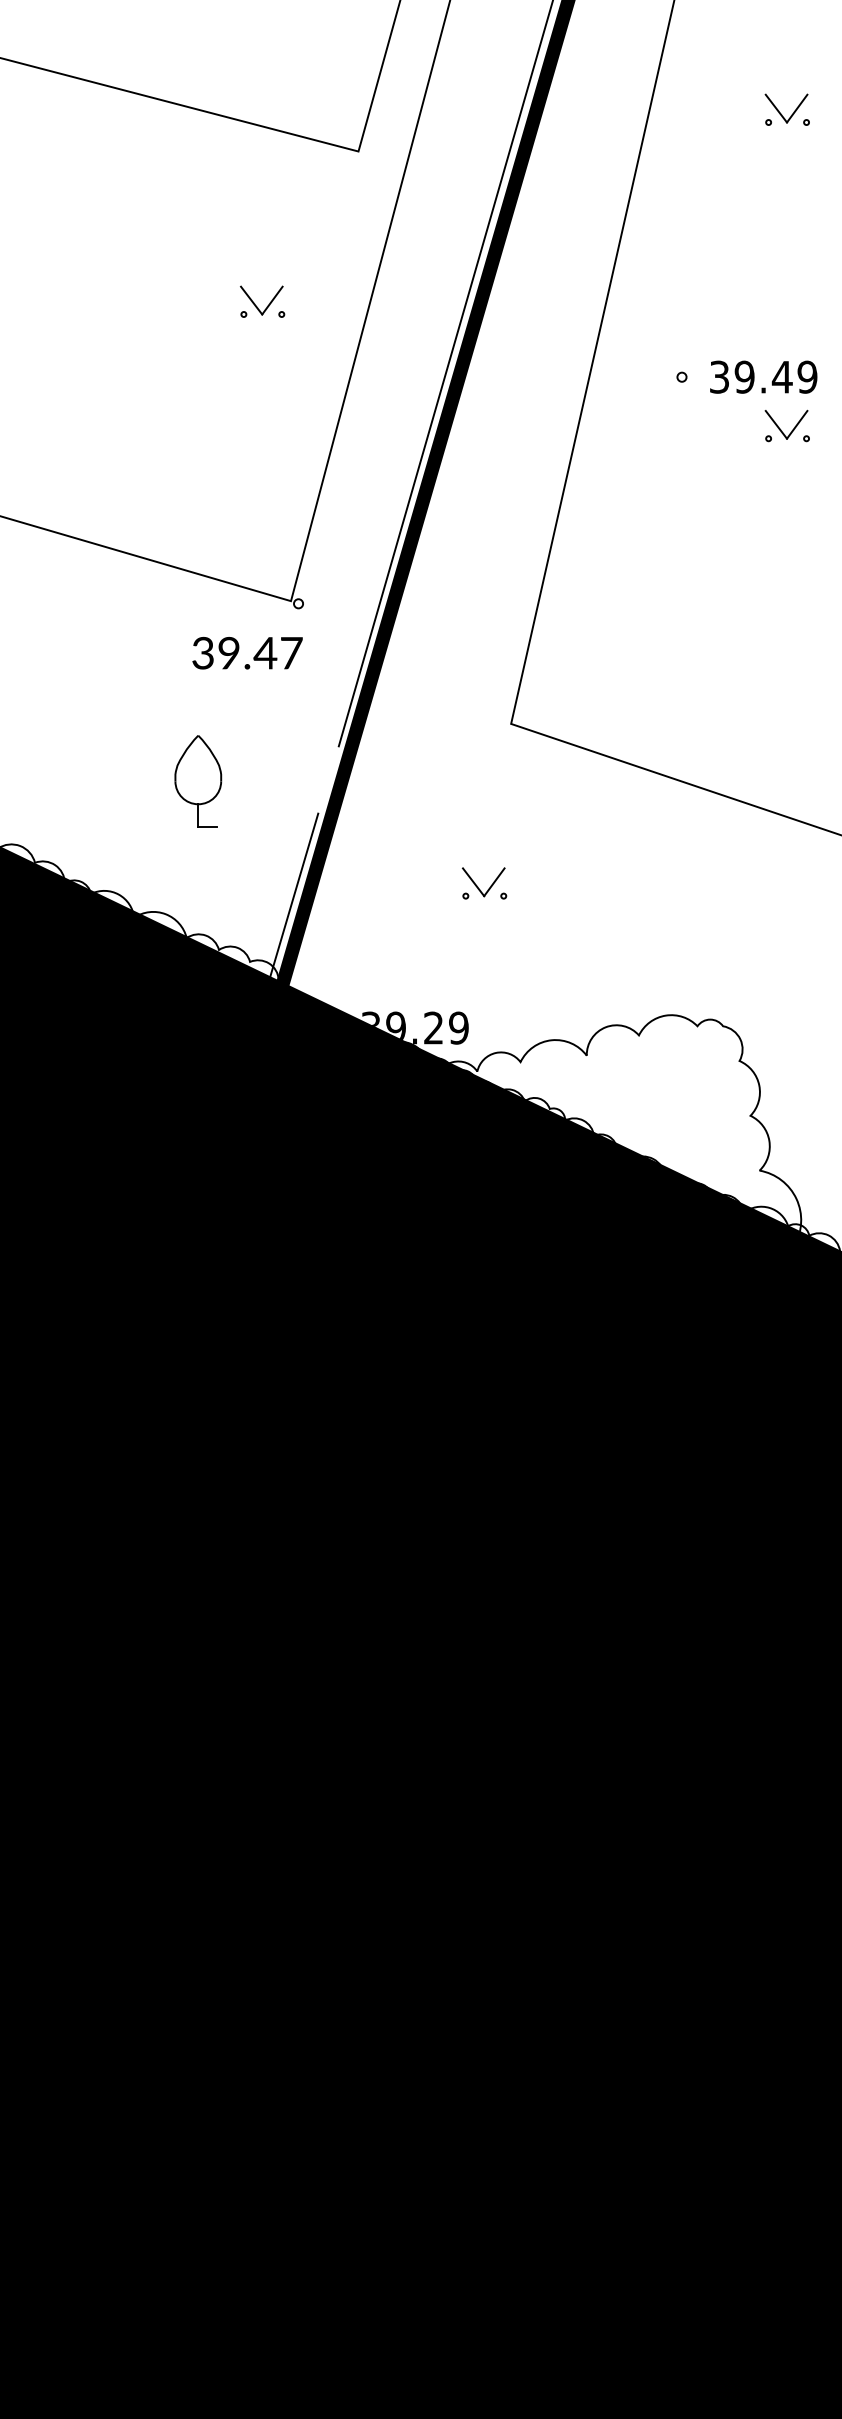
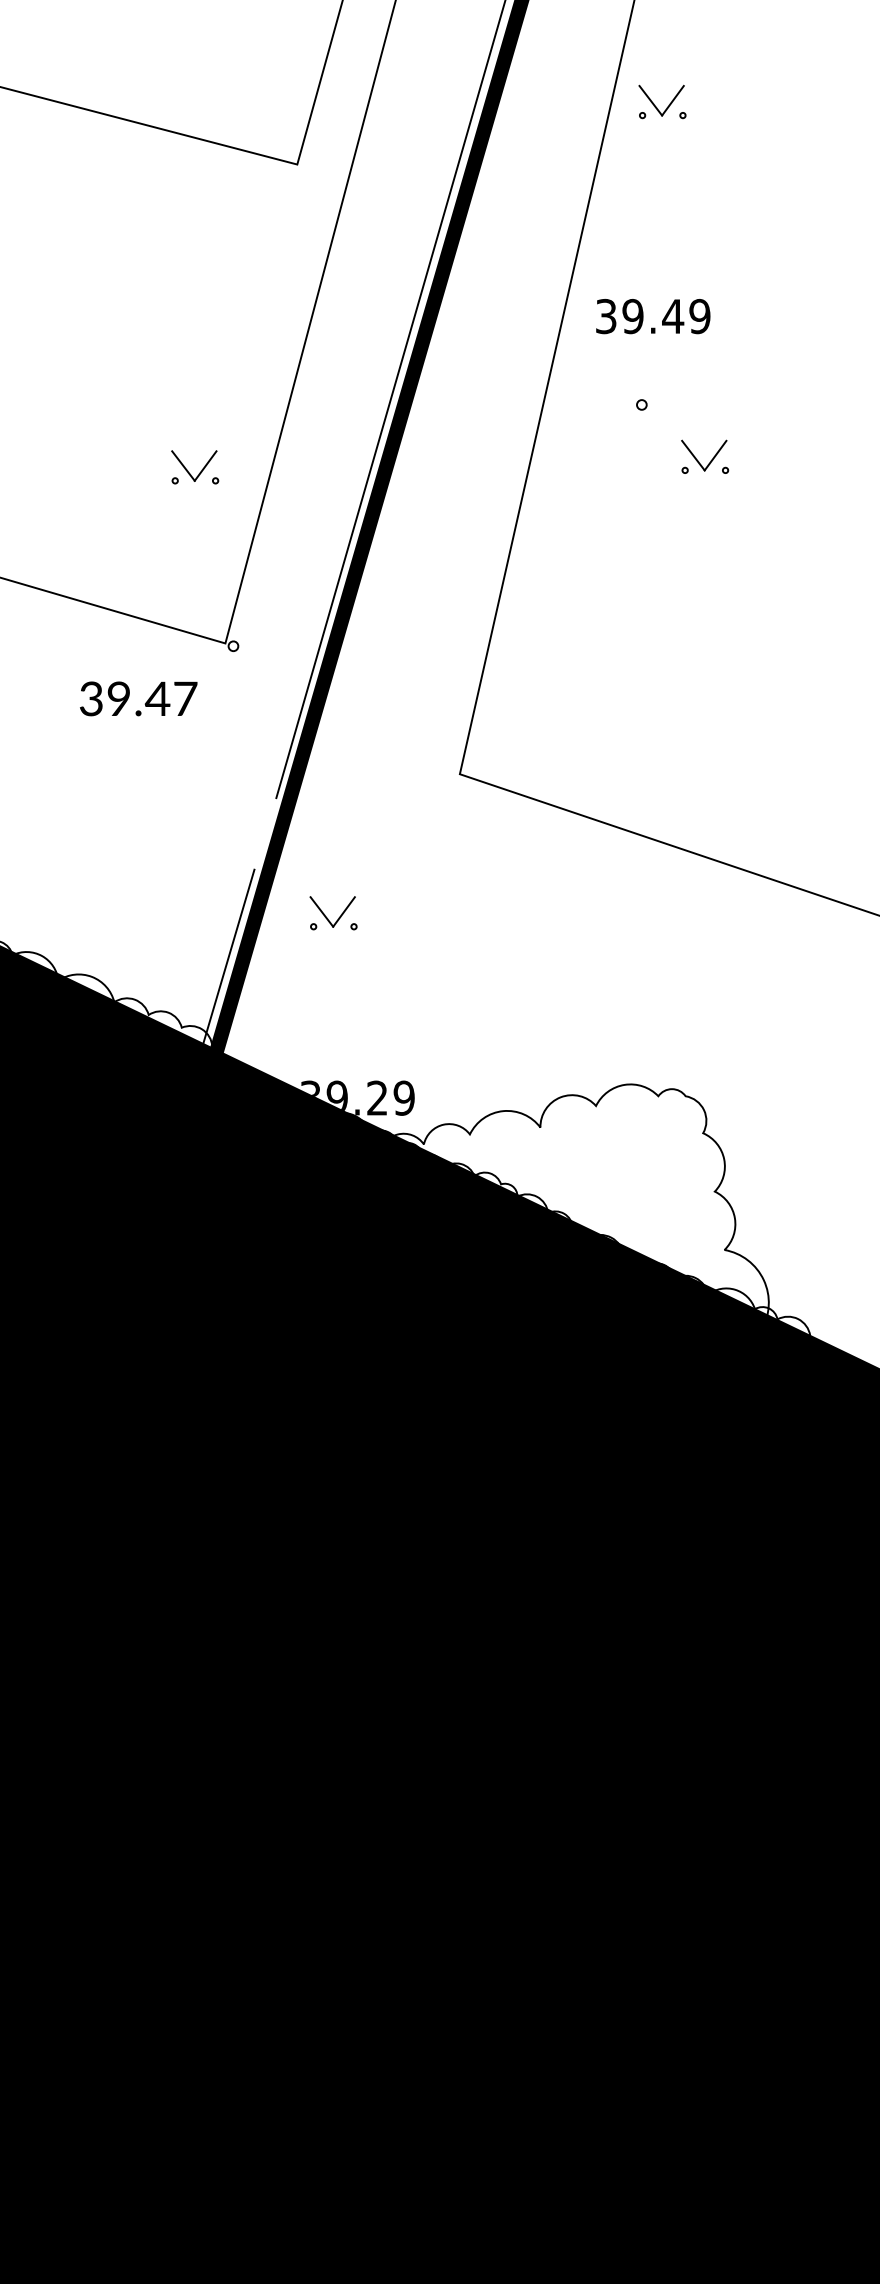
part: (781, 113) -> (656, 105), moved
part: (267, 305) -> (200, 471), moved
text: (763, 376) -> (653, 315), moved
part: (781, 429) -> (698, 460), moved
text: (247, 652) -> (138, 698), moved
part: (198, 781) -> (126, 835), removed
part: (490, 885) -> (339, 915), moved

